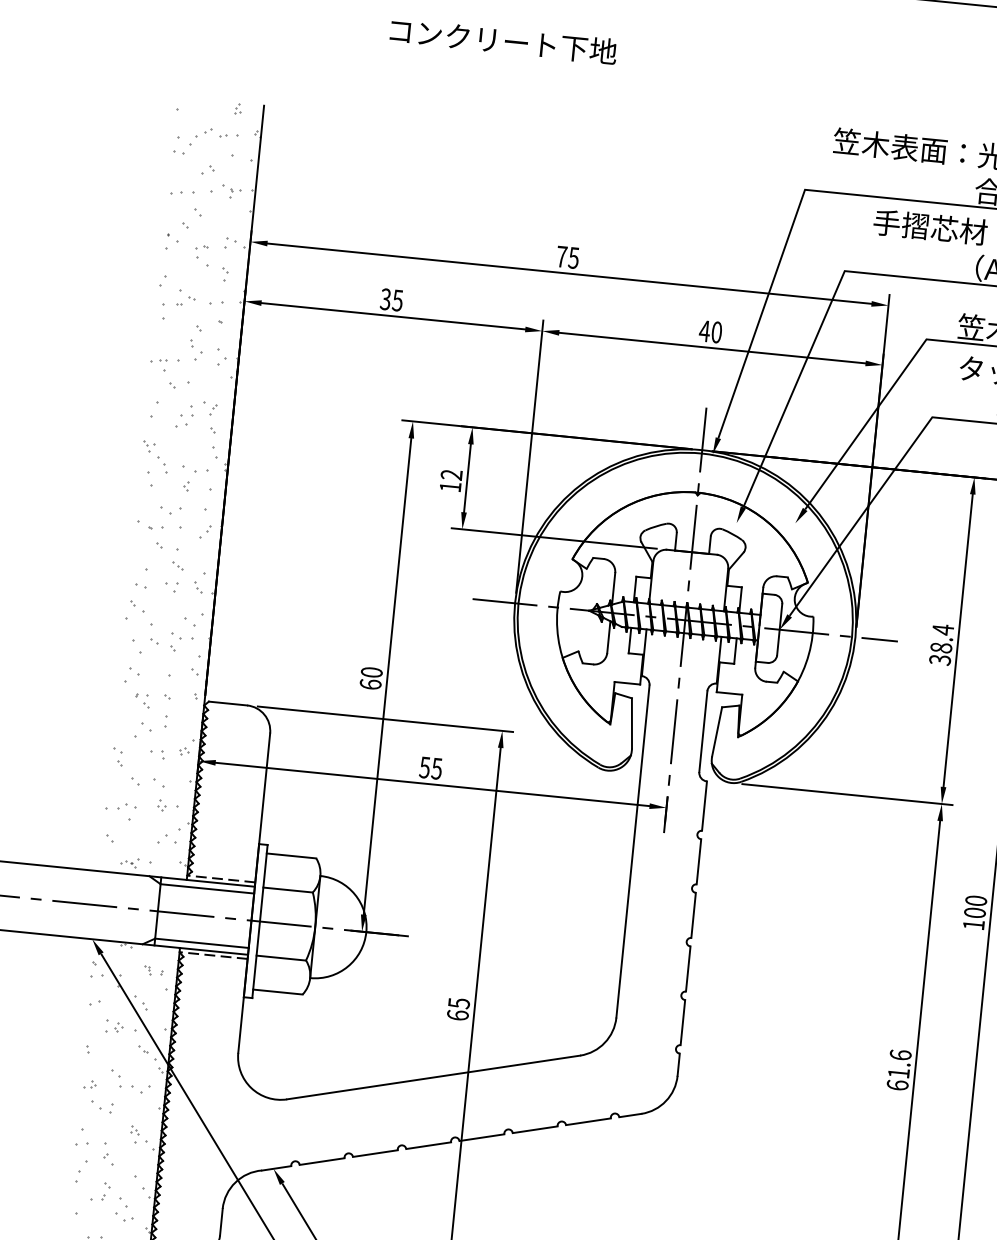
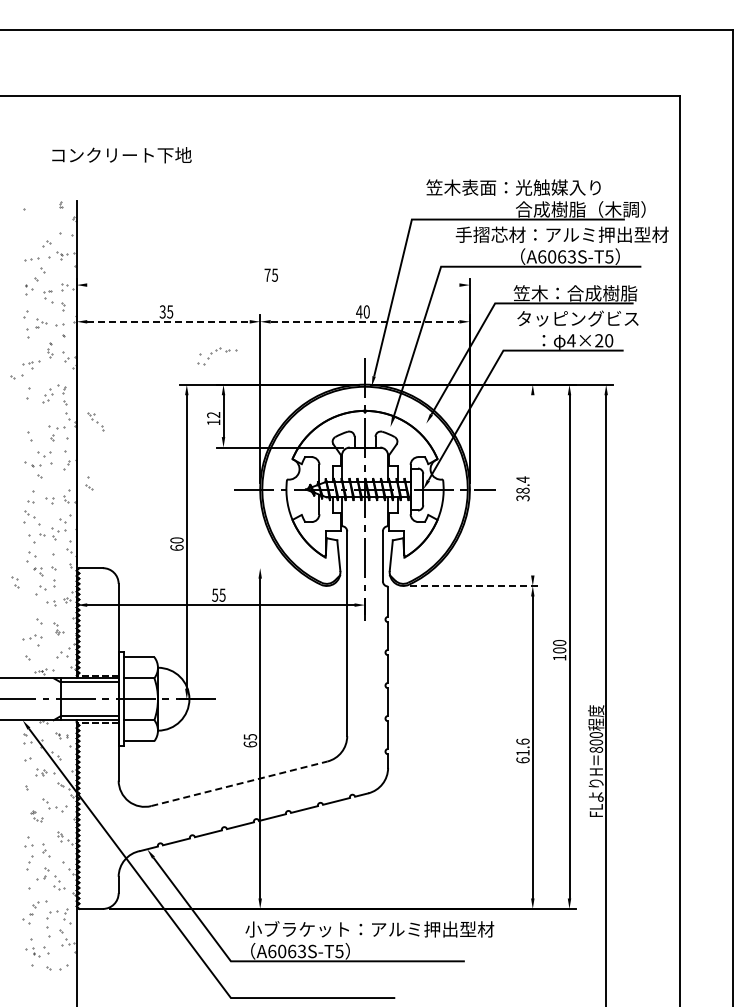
text: (502, 41) -> (121, 155), moved
part: (205, 143) -> (217, 356), moved
line: (569, 274) -> (273, 285), removed
line: (393, 315) -> (168, 321), solid -> dashed
part: (197, 343) -> (50, 350), size x0.7
line: (713, 347) -> (365, 321), solid -> dashed
part: (178, 384) -> (16, 376), moved
part: (155, 455) -> (95, 421), moved
part: (179, 559) -> (89, 483), moved
line: (957, 640) -> (532, 485), removed
line: (384, 719) -> (187, 568), removed
part: (118, 757) -> (15, 582), moved
line: (847, 793) -> (474, 585), solid -> dashed
part: (165, 796) -> (58, 628), size x0.6
line: (433, 1077) -> (239, 783), solid -> dashed
part: (99, 1097) -> (36, 816), size x0.6

